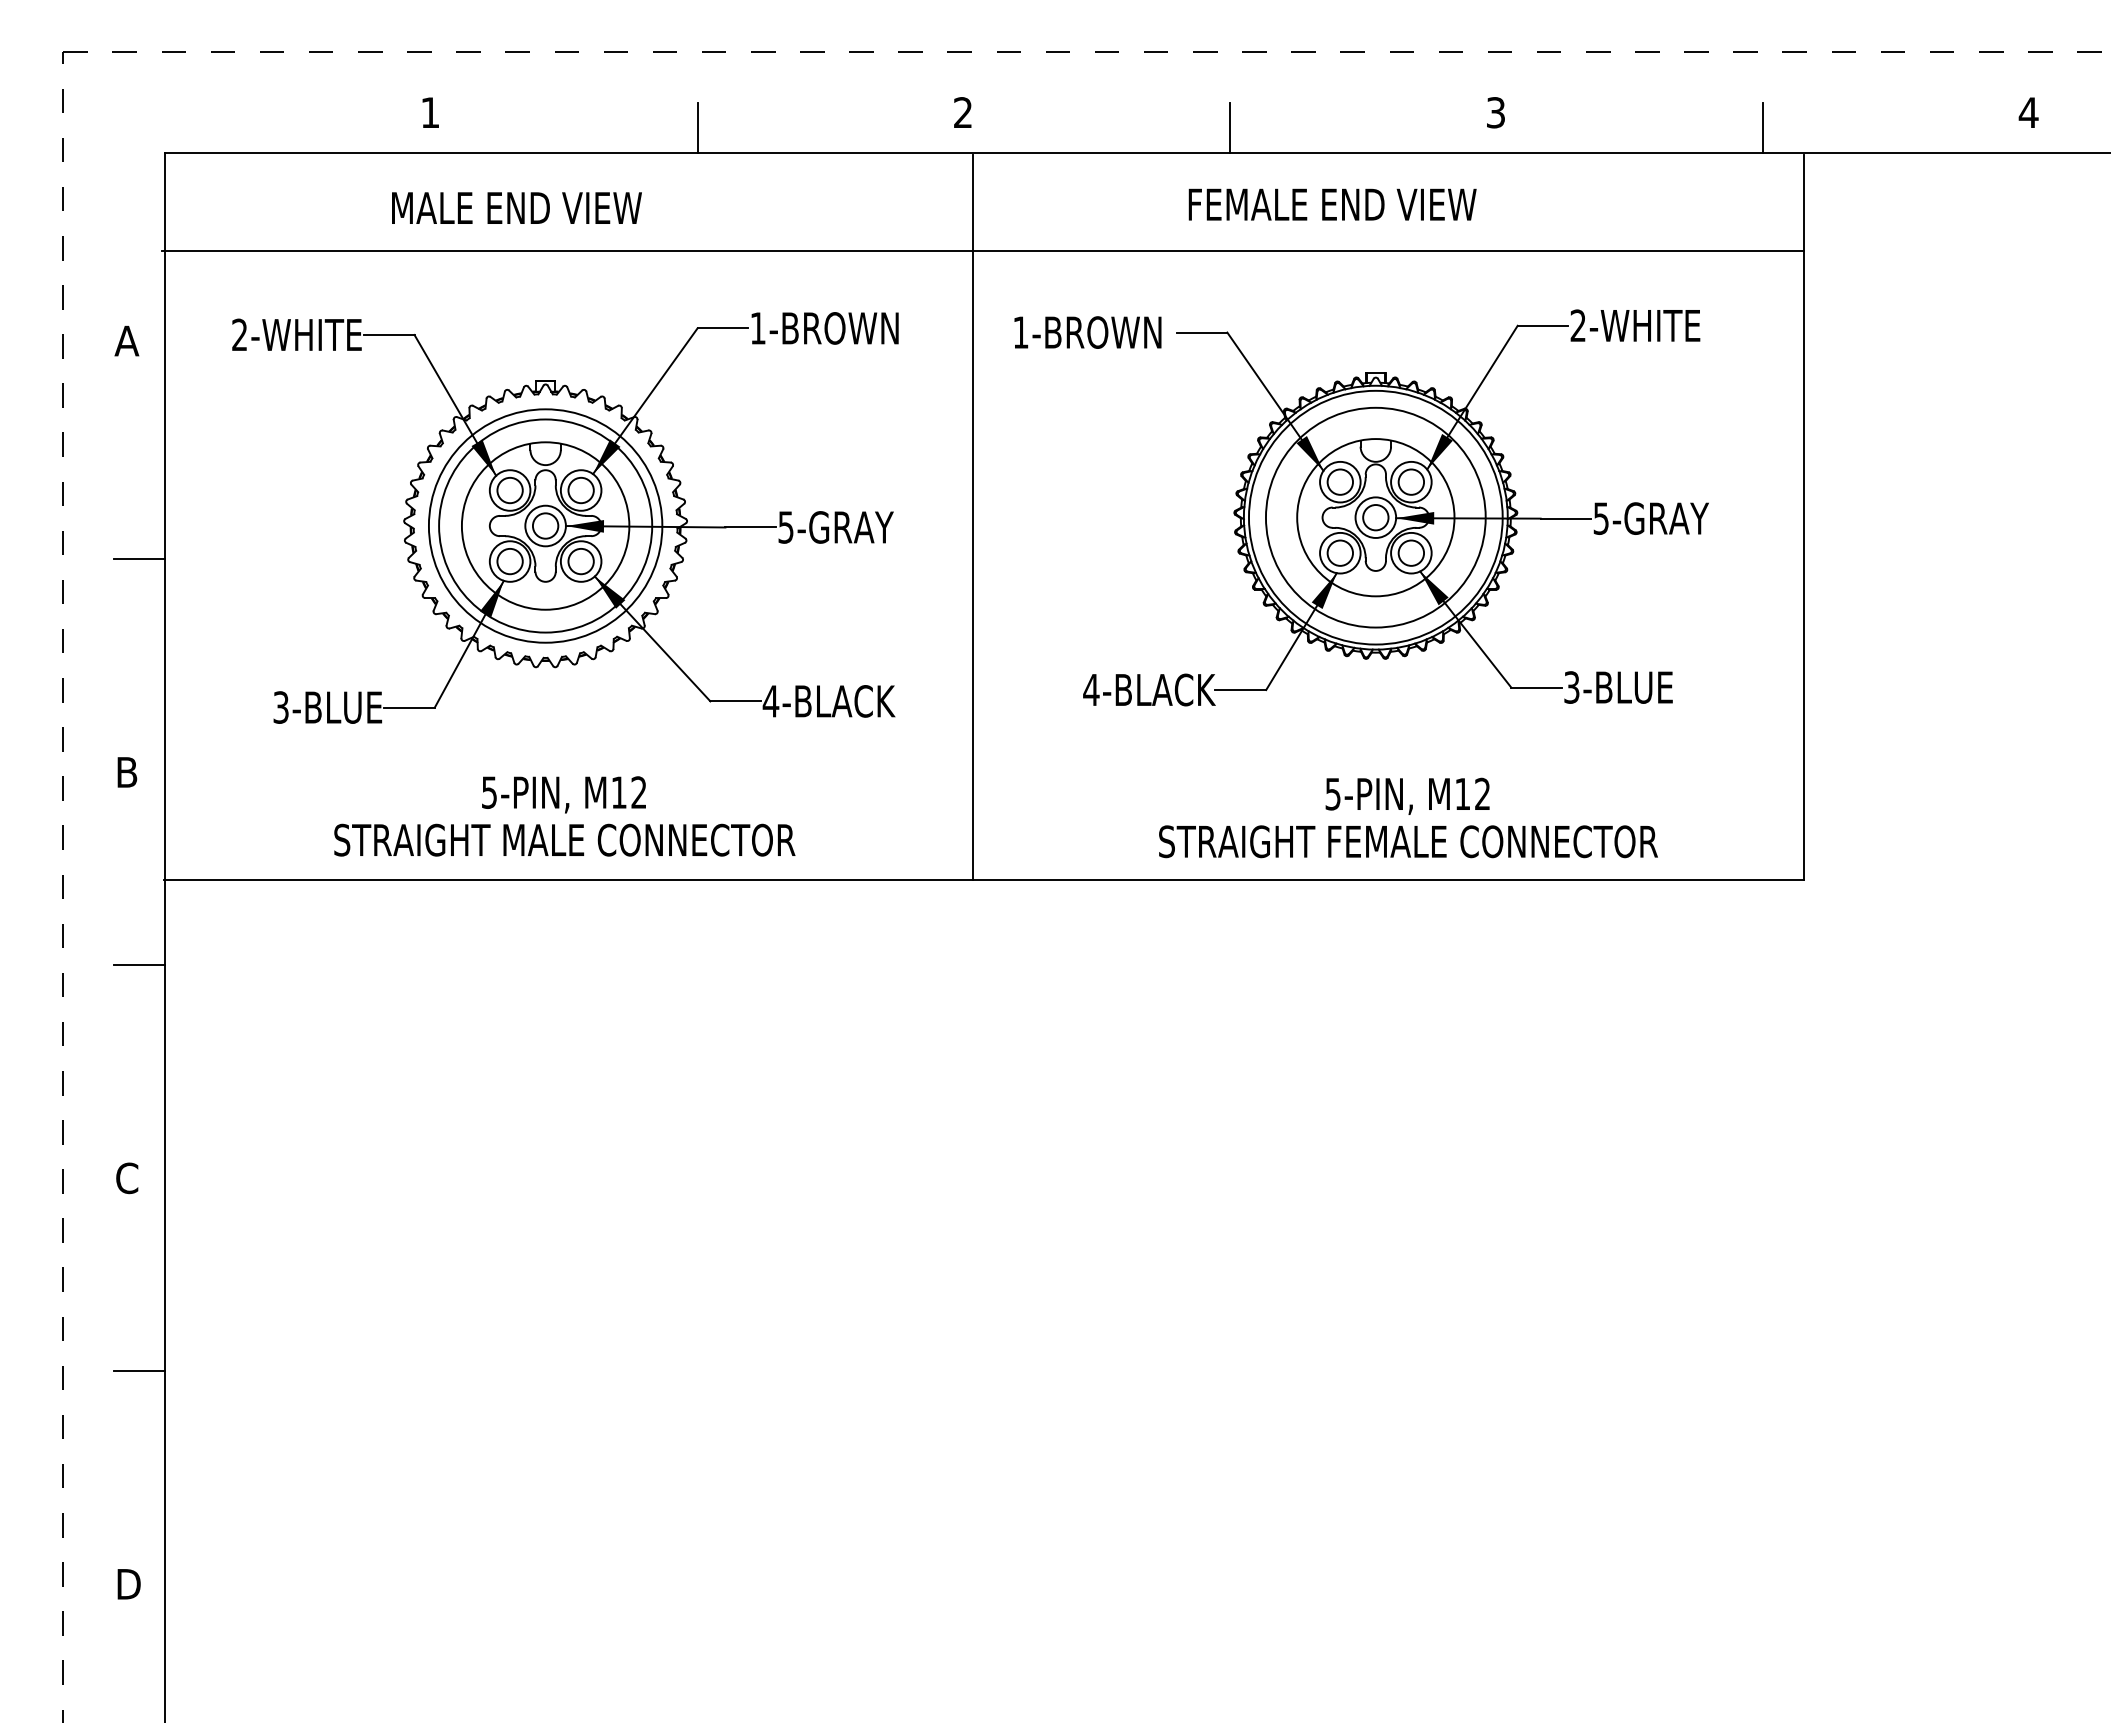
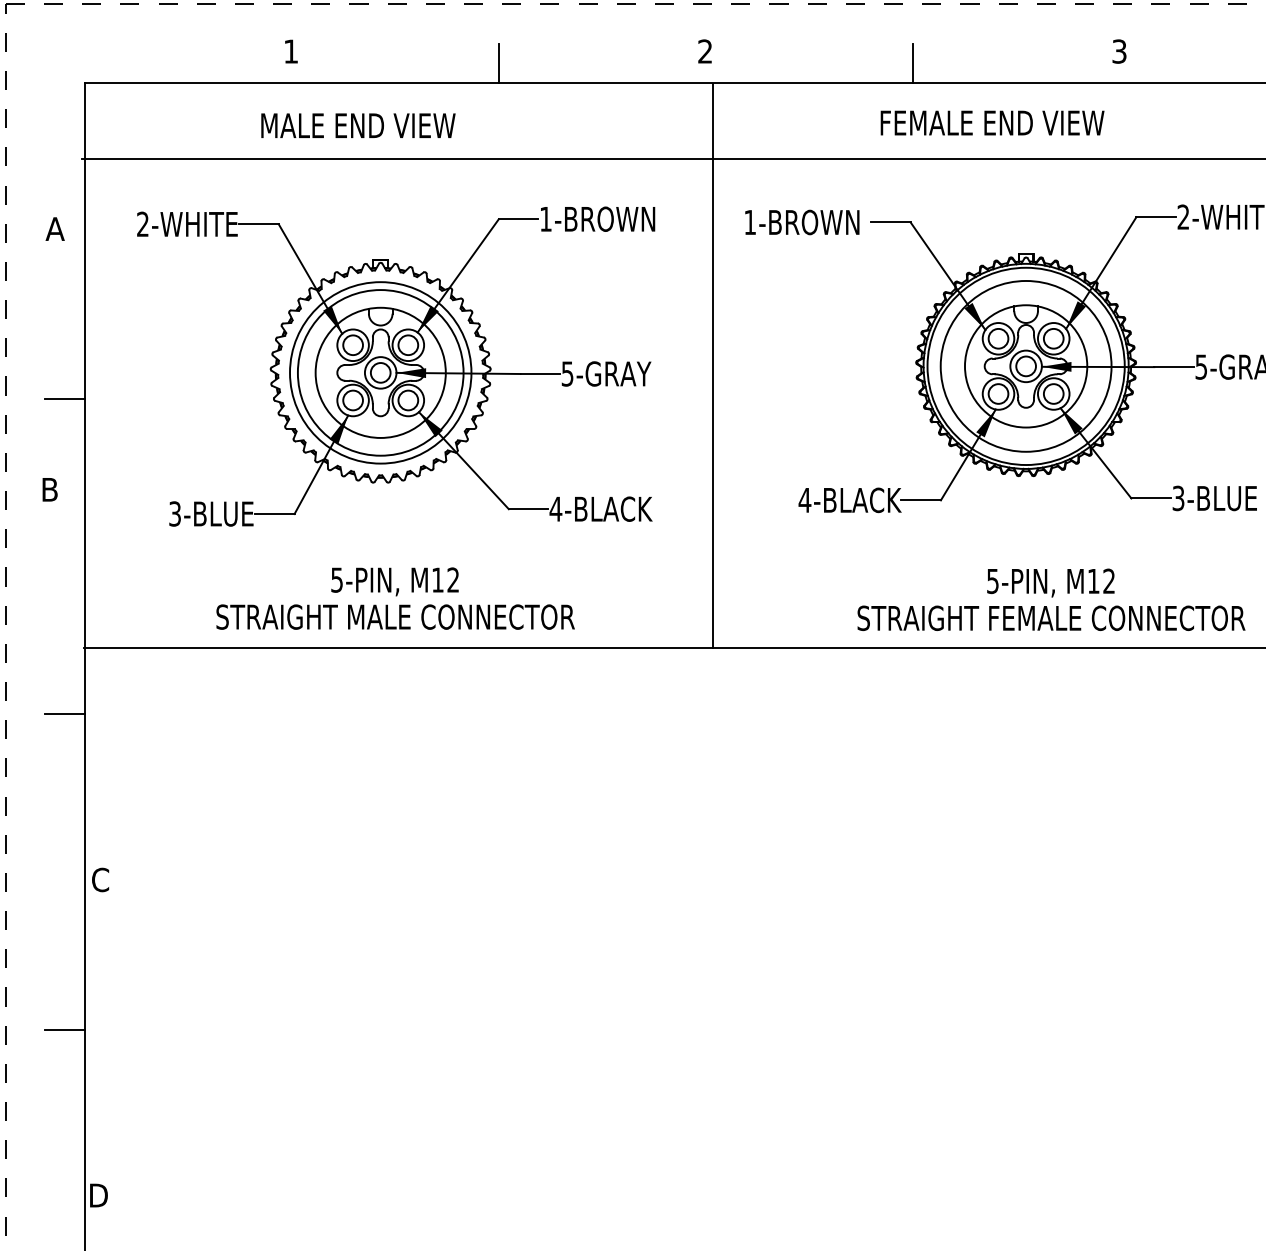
text: (127, 772) -> (50, 489), moved
text: (127, 1178) -> (100, 880), moved
text: (128, 1584) -> (98, 1195), moved

